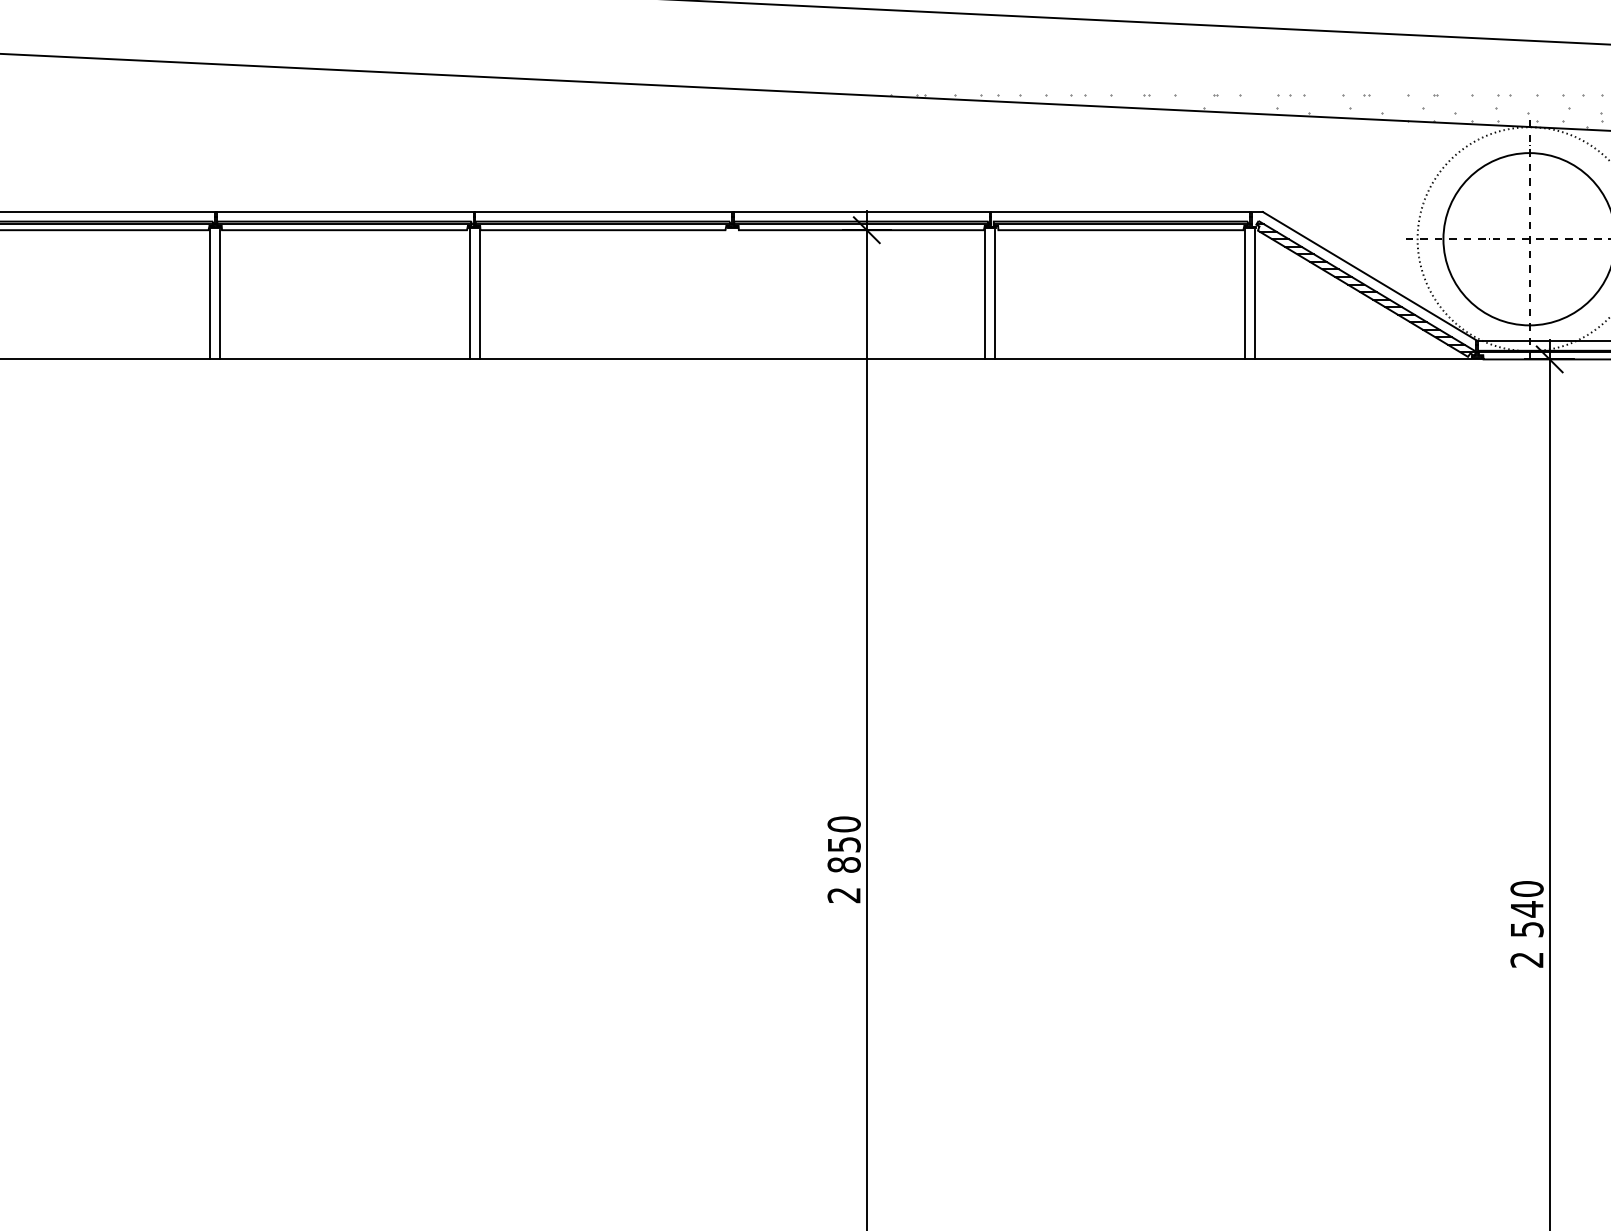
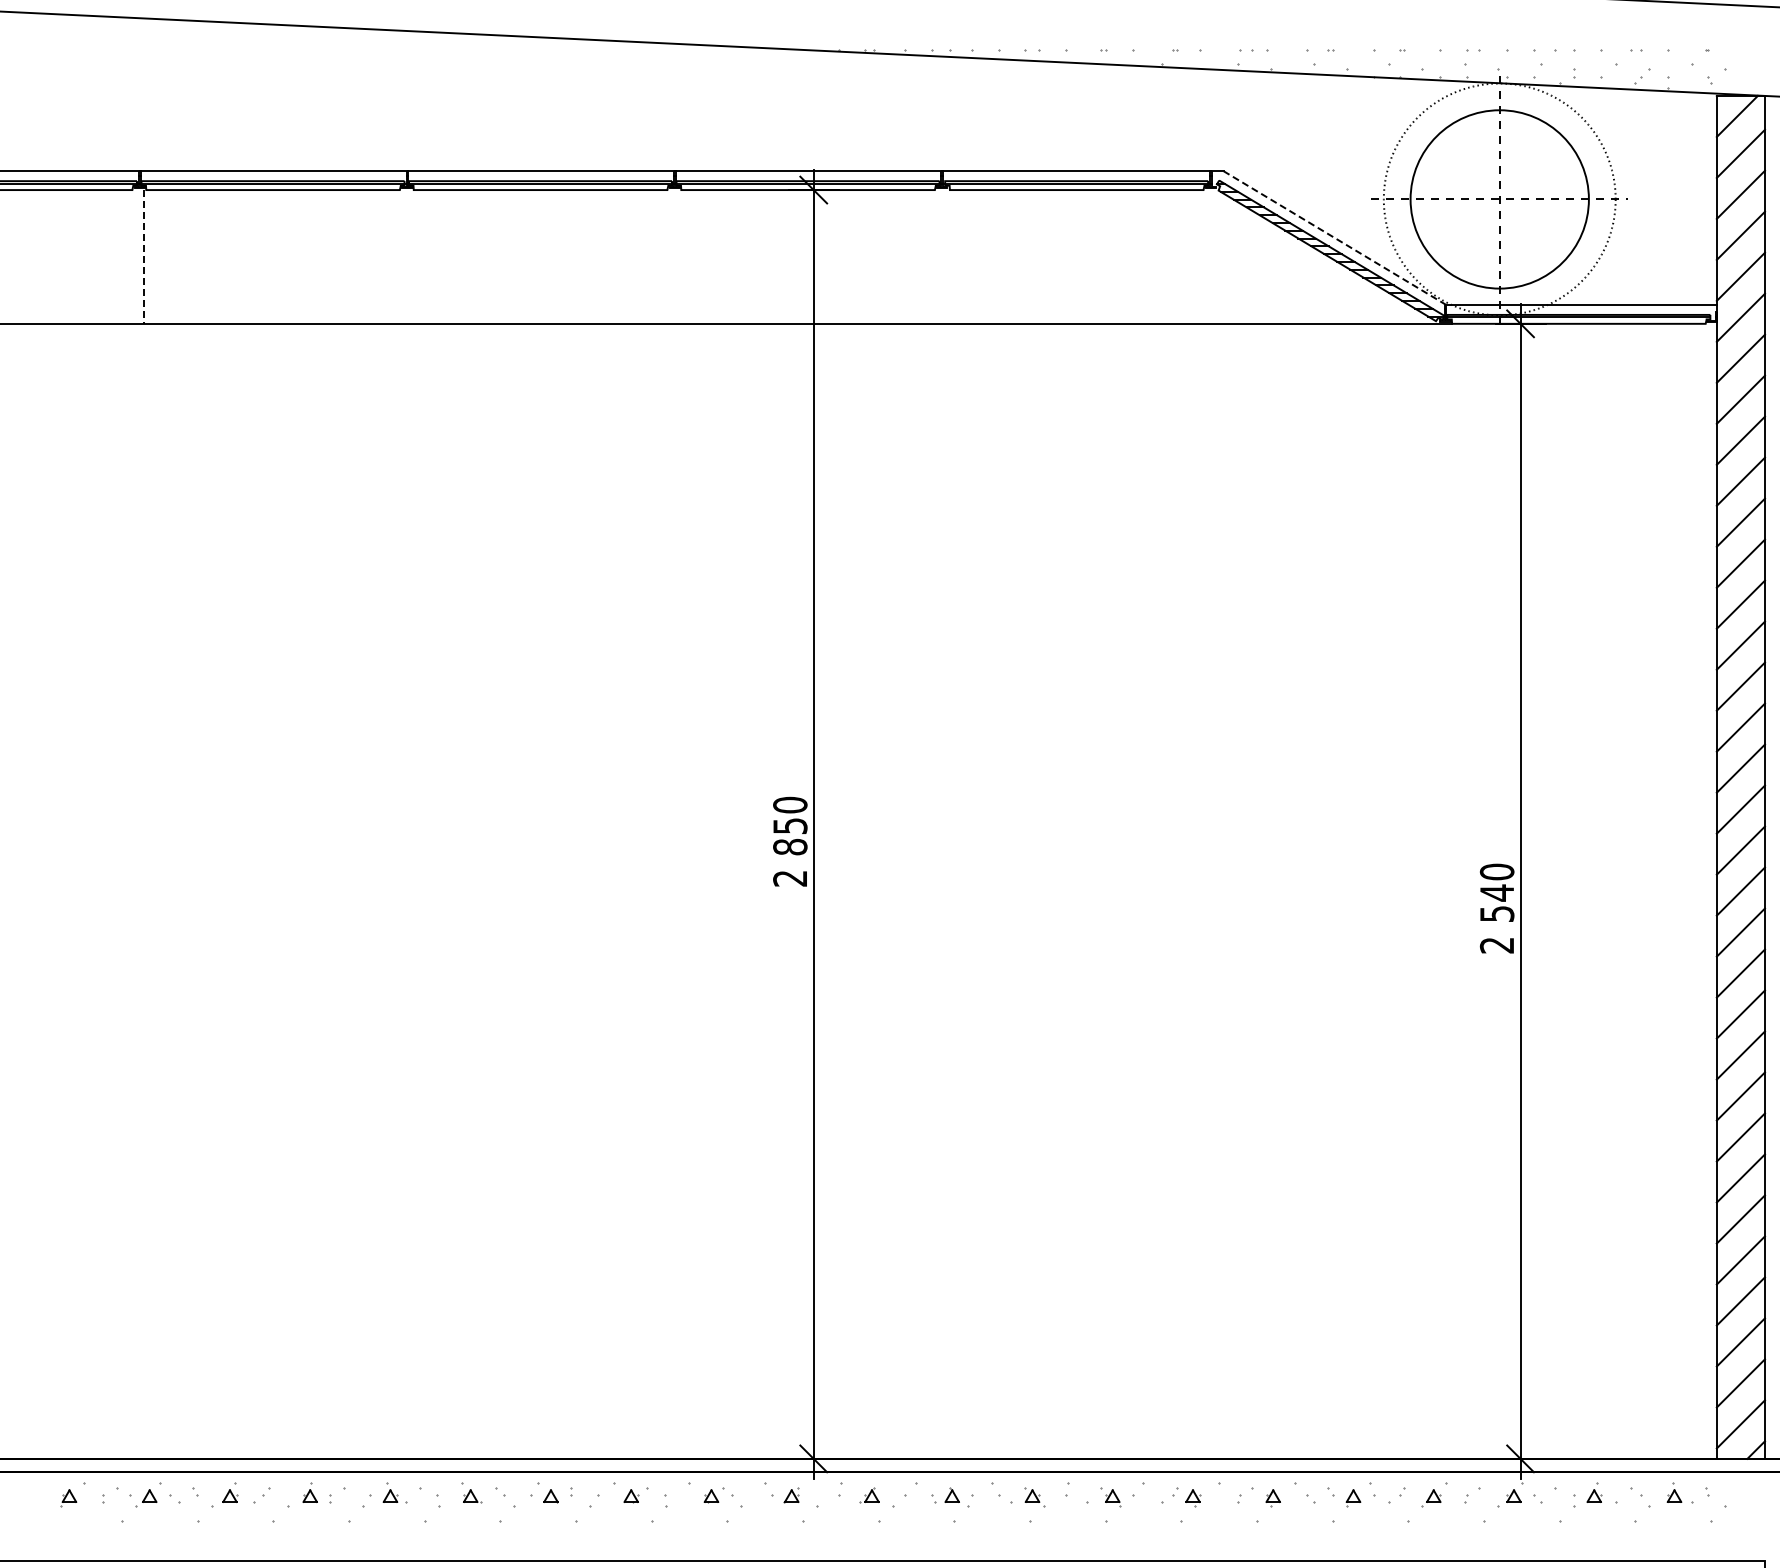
line: (1370, 276) -> (1335, 238), solid -> dashed
line: (209, 293) -> (133, 255), removed
line: (469, 293) -> (402, 255), removed
line: (984, 293) -> (935, 255), removed
line: (1245, 293) -> (1205, 255), removed
line: (220, 294) -> (144, 256), solid -> dashed
line: (480, 294) -> (413, 256), removed
line: (995, 294) -> (946, 256), removed
line: (1254, 294) -> (1215, 256), removed

